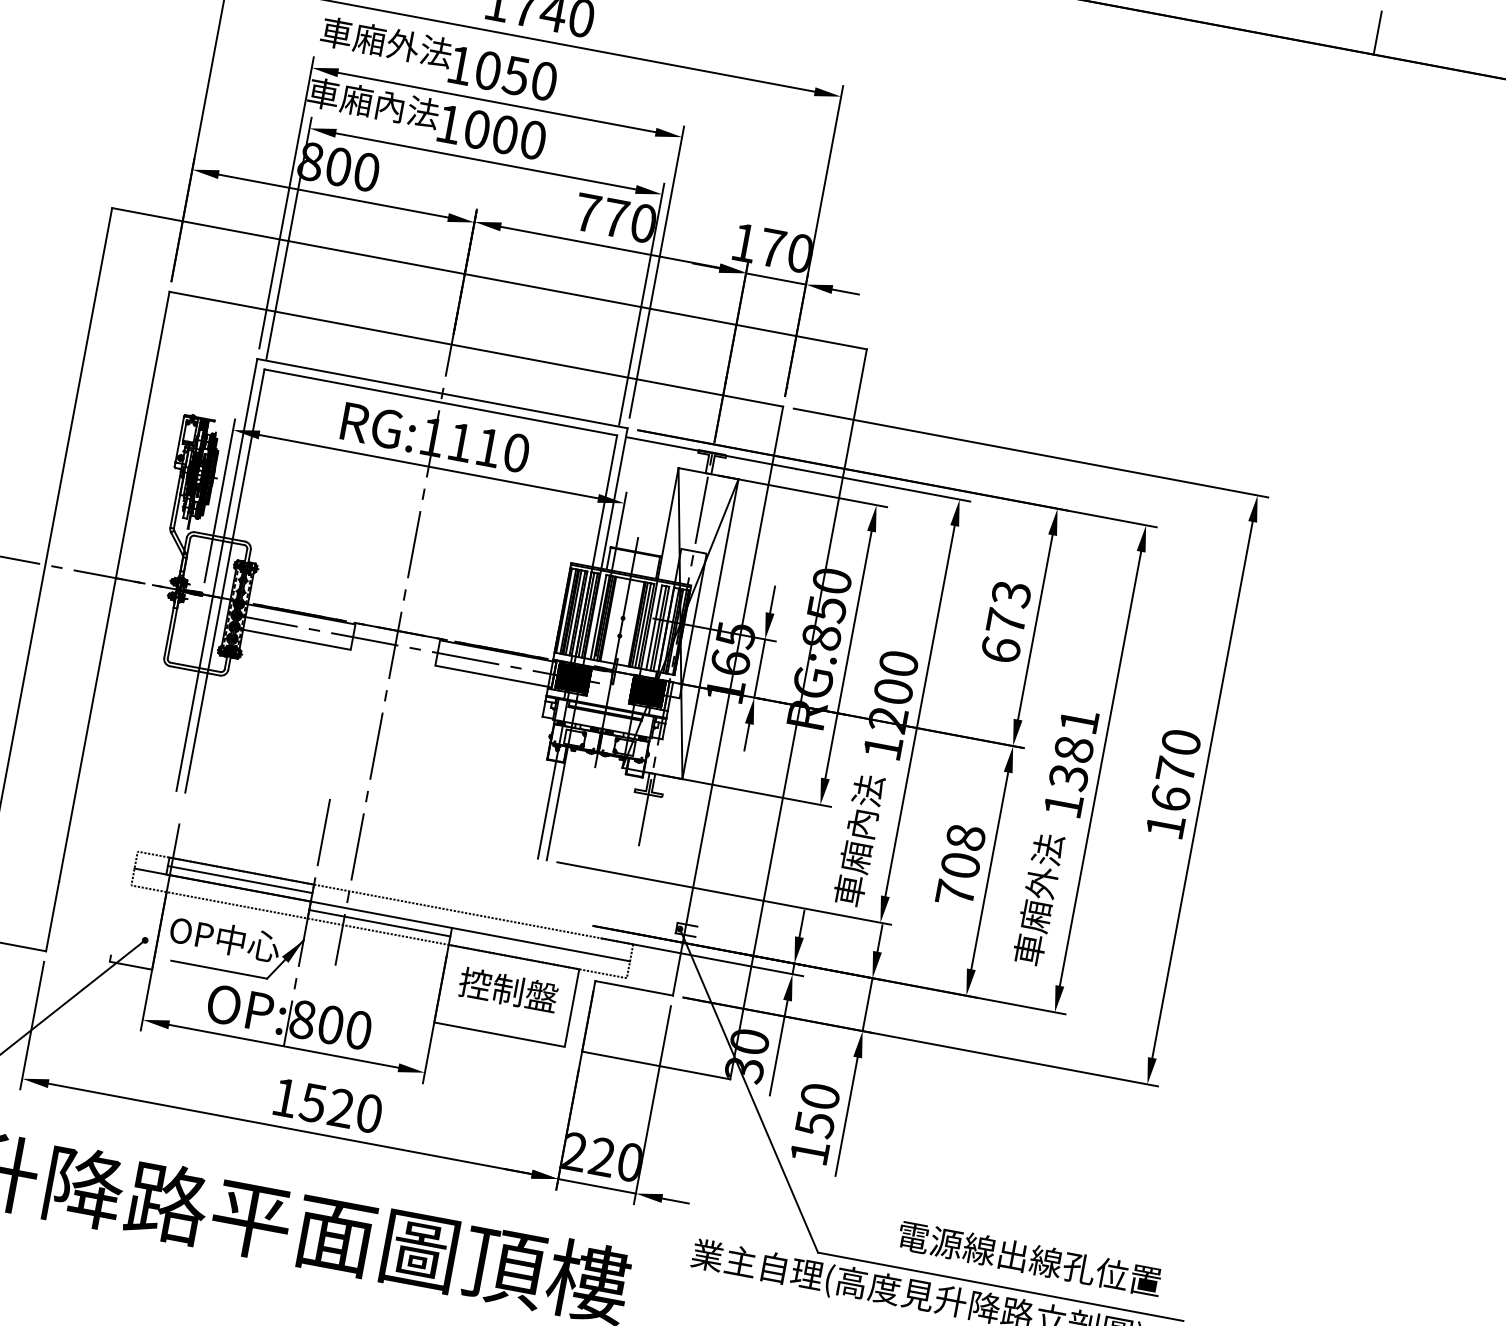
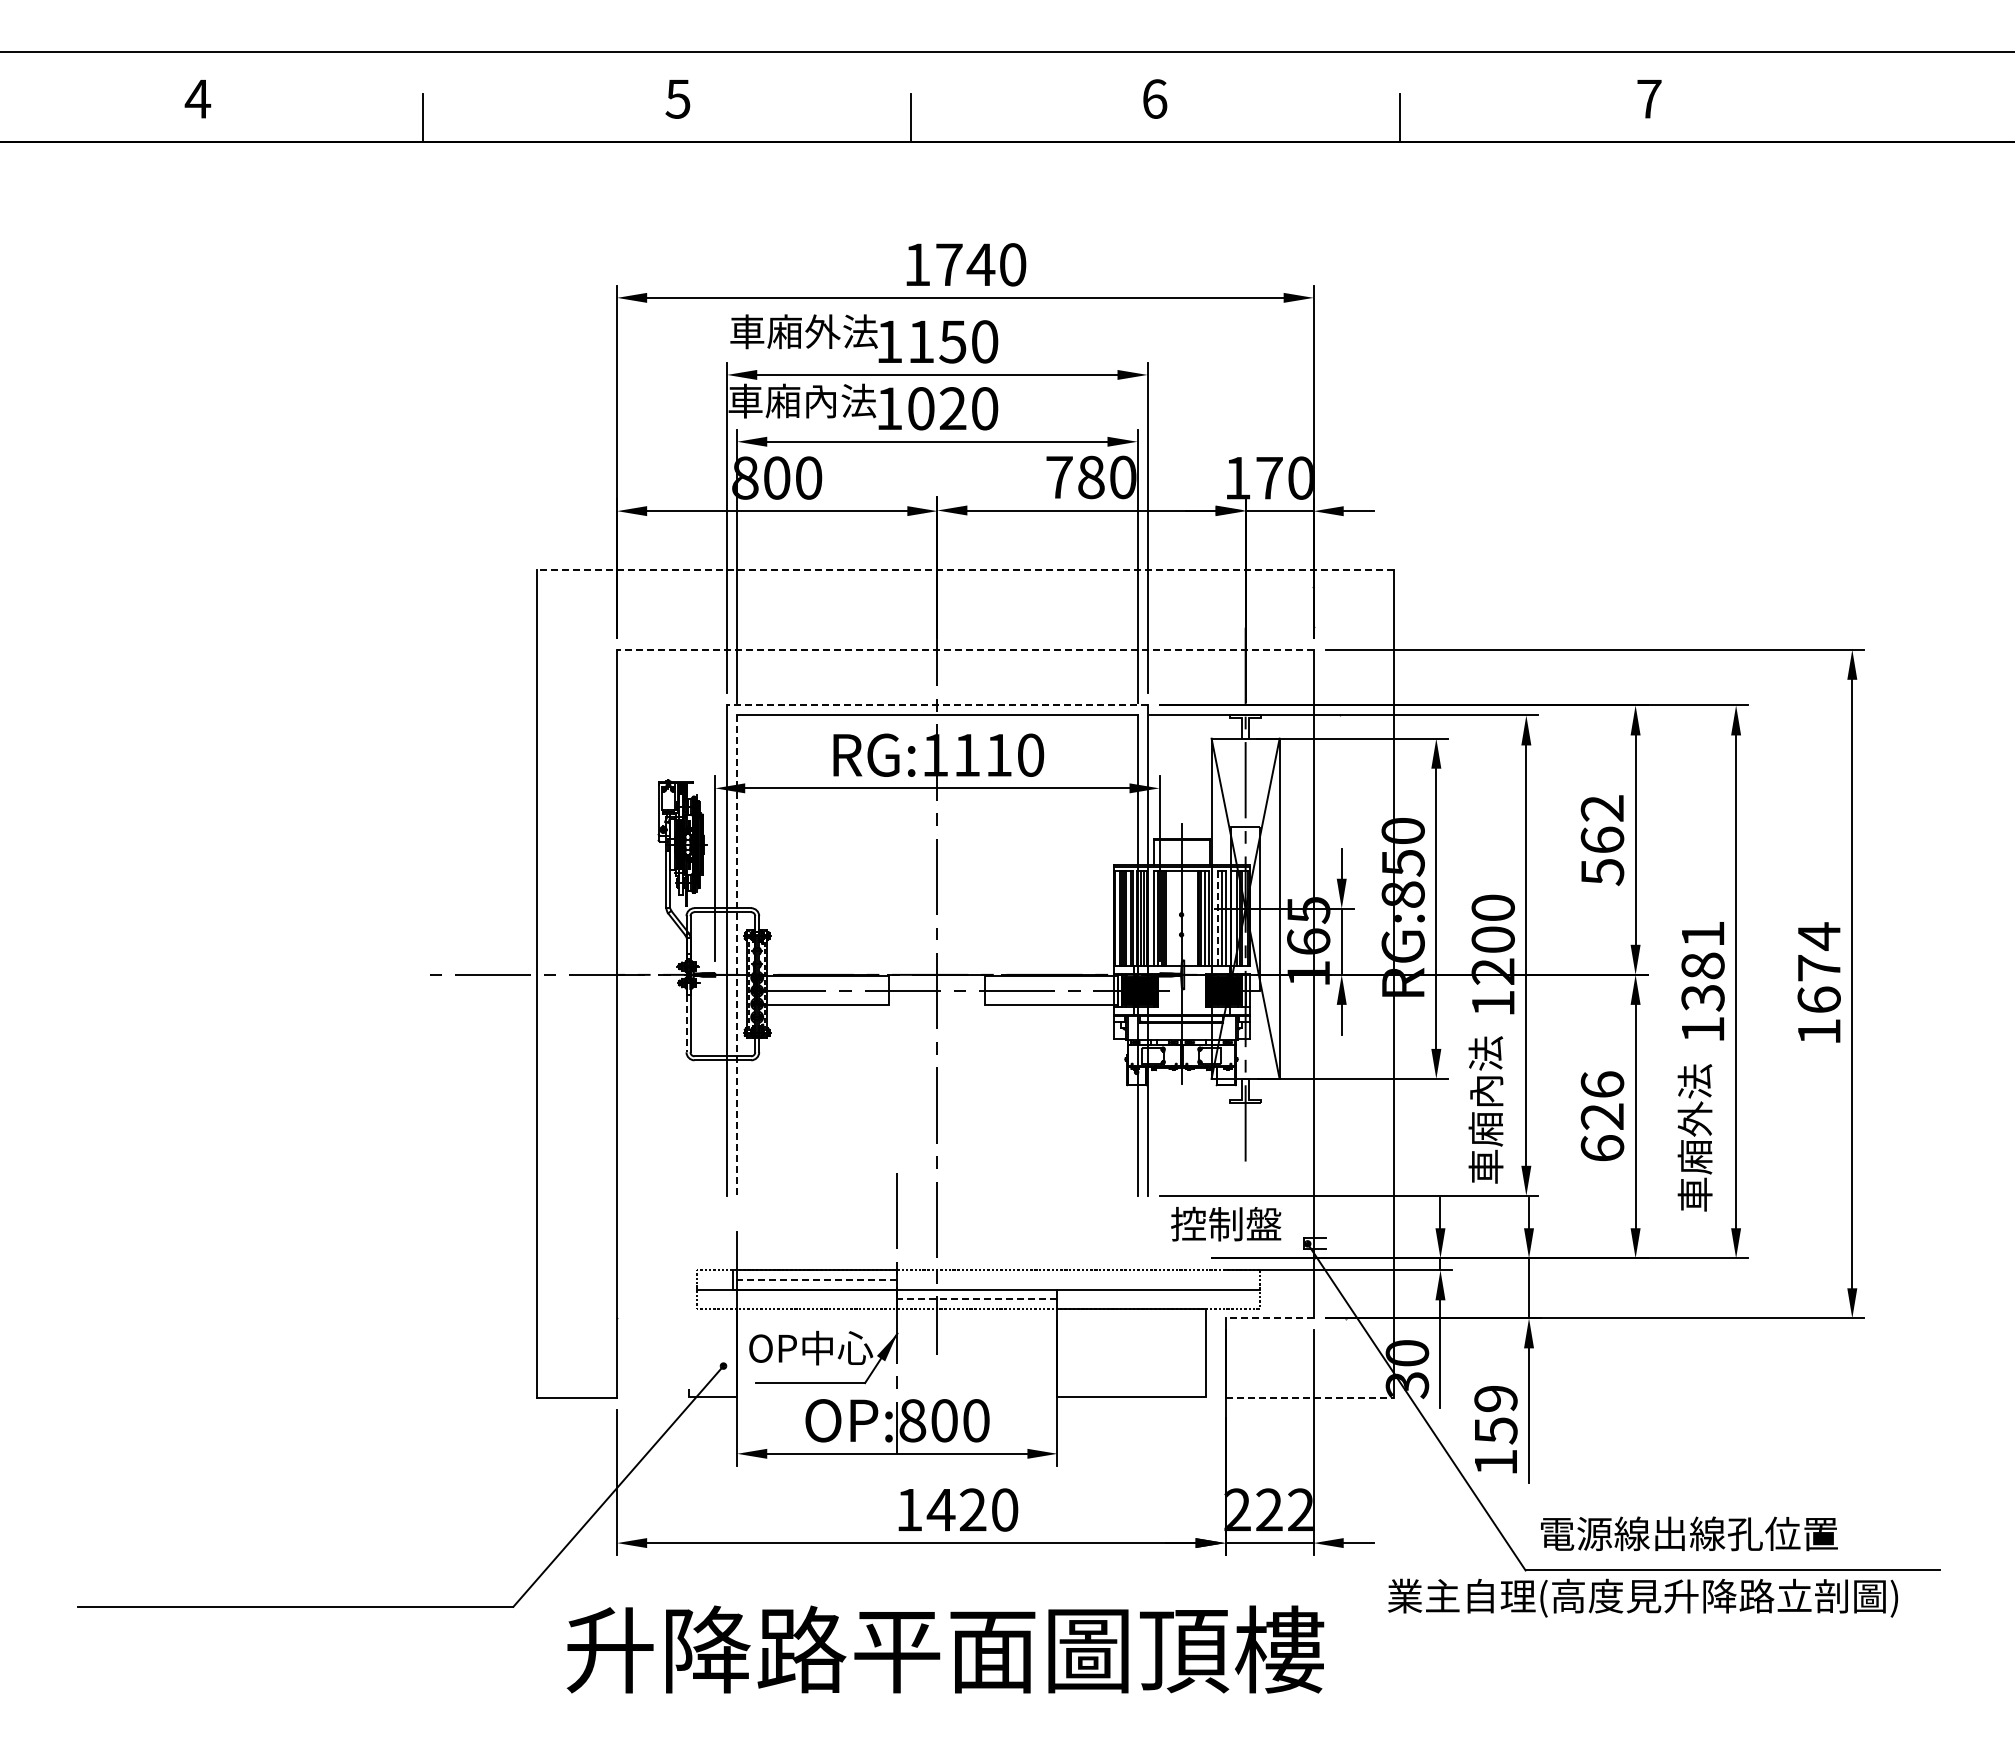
line: (1378, 32) -> (1889, 117), removed
text: (488, 70) -> (921, 341), 1050 -> 1150
text: (504, 134) -> (952, 408), 1000 -> 1020
text: (615, 218) -> (1091, 477), 770 -> 780
line: (488, 278) -> (964, 569), solid -> dashed
line: (475, 348) -> (964, 649), solid -> dashed
line: (441, 393) -> (936, 705), solid -> dashed
line: (225, 581) -> (737, 956), solid -> dashed
text: (1006, 622) -> (1602, 840), 673 -> 562
line: (654, 627) -> (1217, 918), solid -> dashed
line: (168, 633) -> (686, 1024), solid -> dashed
text: (1180, 742) -> (1818, 936), 1670 -> 1674
text: (960, 865) -> (1602, 1116), 708 -> 626
line: (239, 879) -> (814, 1279), solid -> dashed
line: (379, 923) -> (976, 1299), solid -> dashed
line: (633, 988) -> (1269, 1318), solid -> dashed
text: (508, 989) -> (1226, 1223), moved
line: (656, 1065) -> (1310, 1398), solid -> dashed
text: (819, 1096) -> (1495, 1398), 150 -> 159
text: (312, 1103) -> (940, 1510), 1520 -> 1420
text: (629, 1161) -> (1300, 1509), 220 -> 222
text: (1030, 1258) -> (1689, 1533), moved

